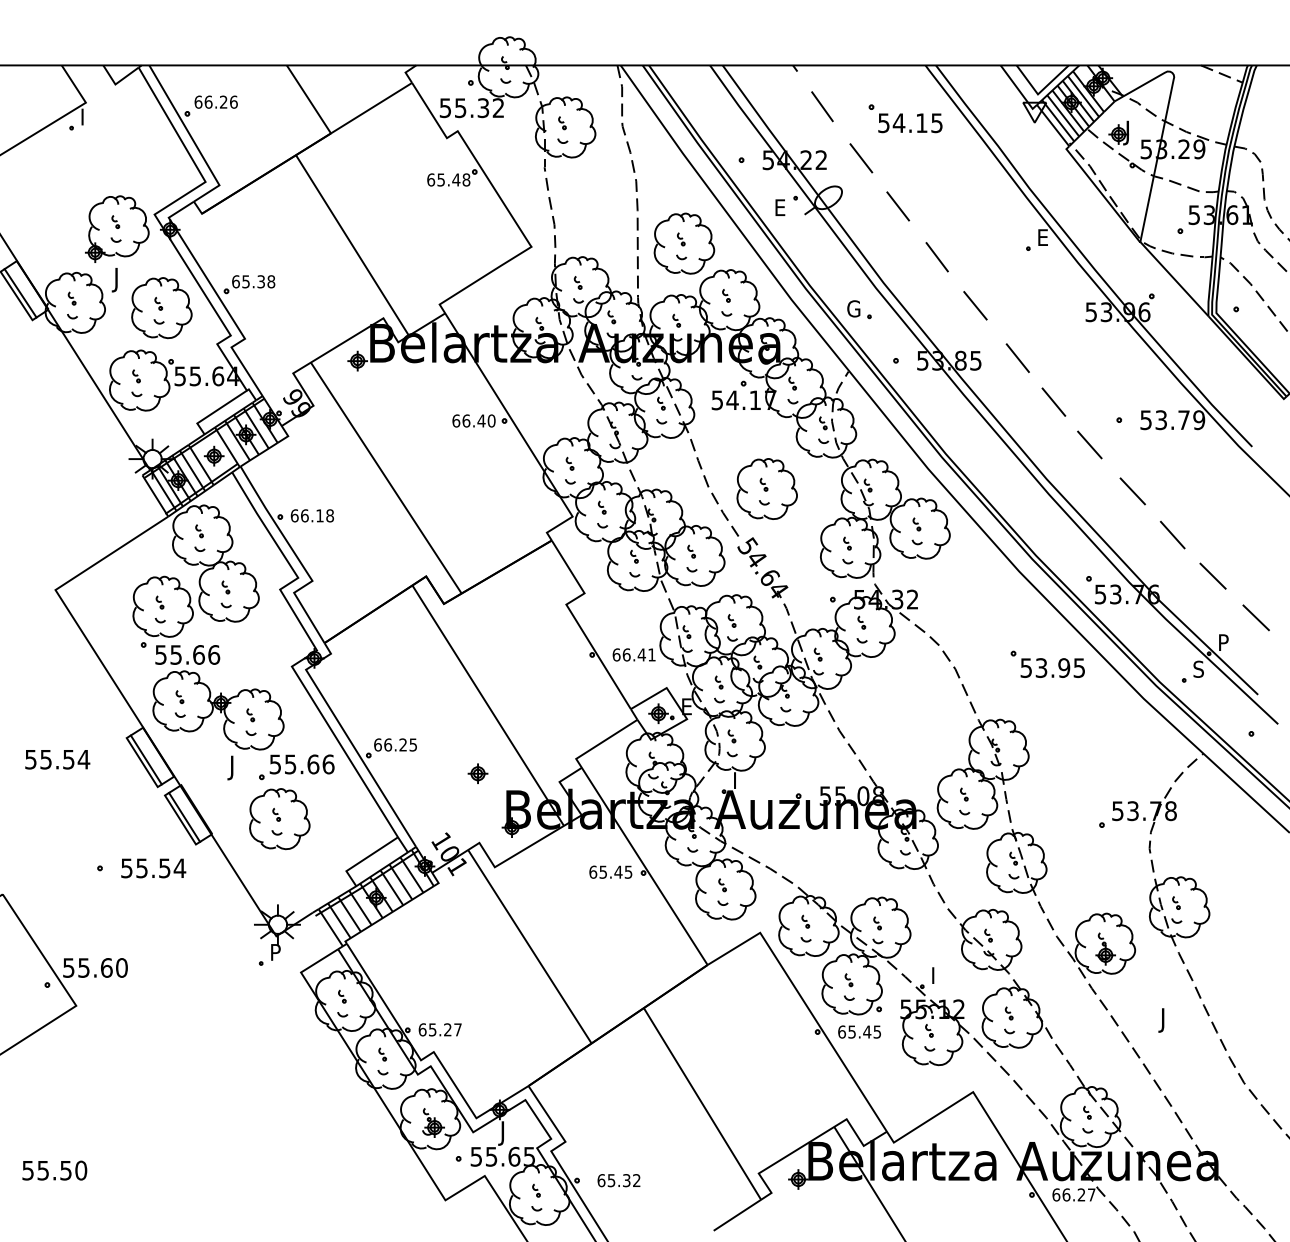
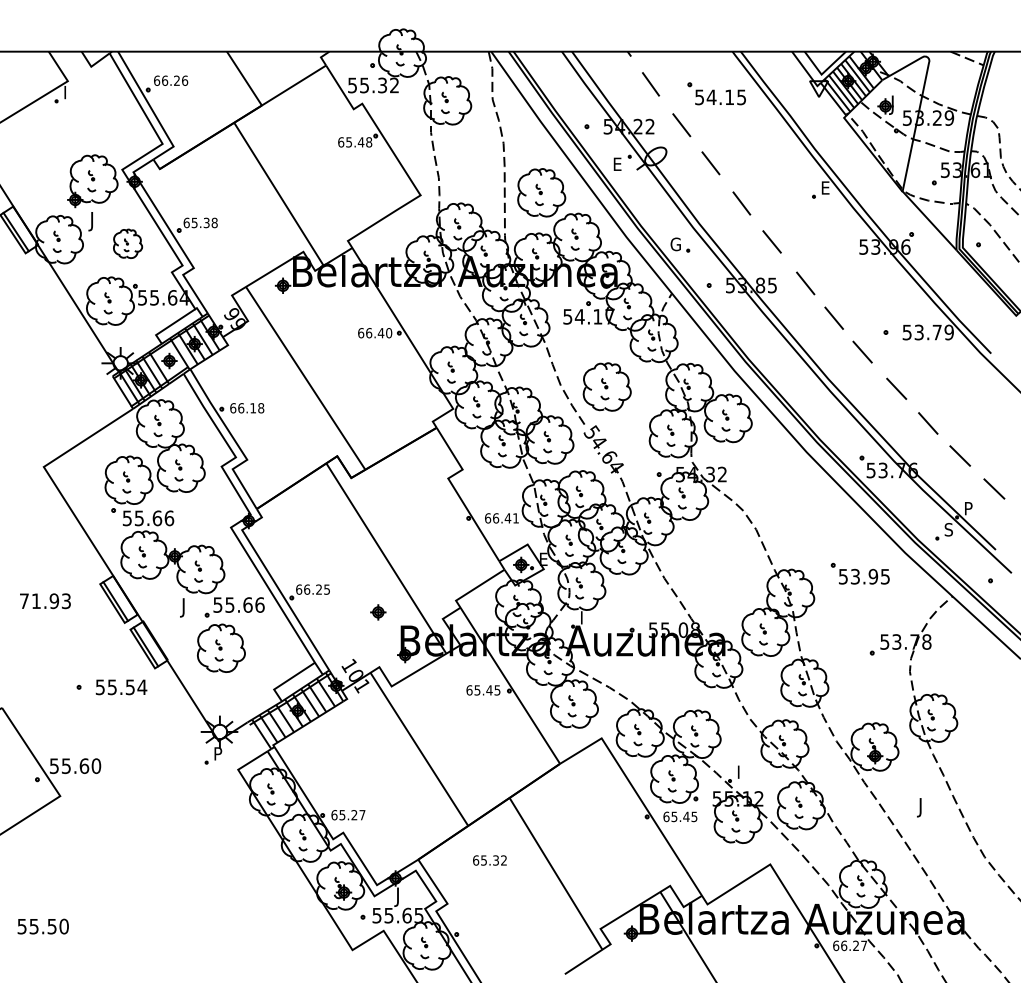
part: (161, 307) -> (127, 243), size x0.6
part: (1046, 663) -> (859, 573), moved
text: (57, 759) -> (45, 601), 55.54 -> 71.93
text: (618, 1180) -> (489, 860), moved

